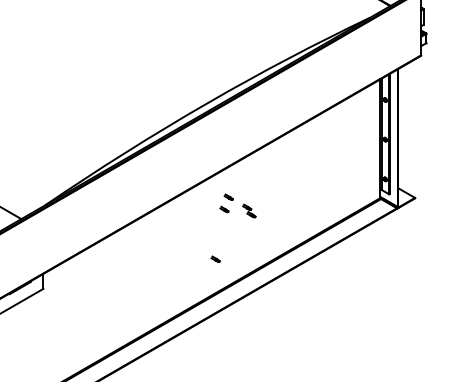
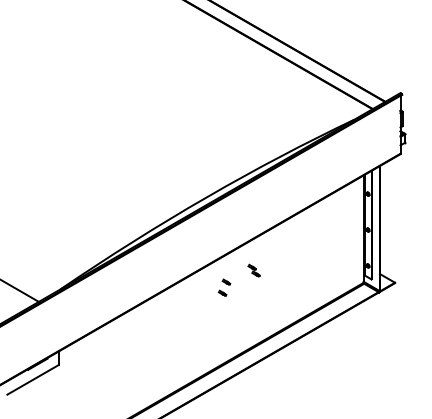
part: (248, 210) -> (253, 270), moved
part: (215, 258) -> (214, 337), removed

